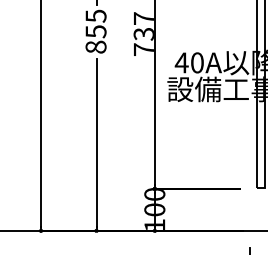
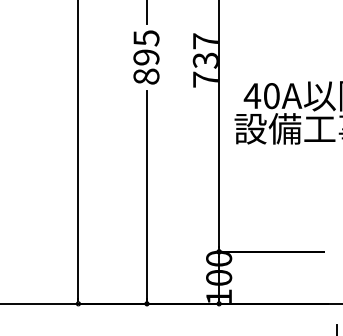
text: (96, 31) -> (146, 57), 855 -> 895

